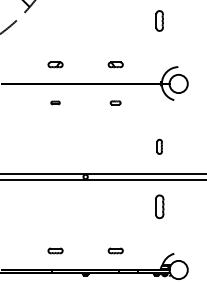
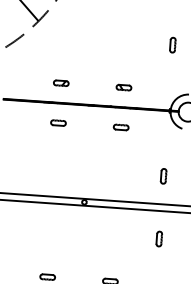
part: (159, 20) -> (172, 44), size x0.71
part: (55, 102) -> (58, 122), size x1.67
part: (115, 102) -> (120, 126), size x1.43
part: (159, 207) -> (159, 239), size x0.62

